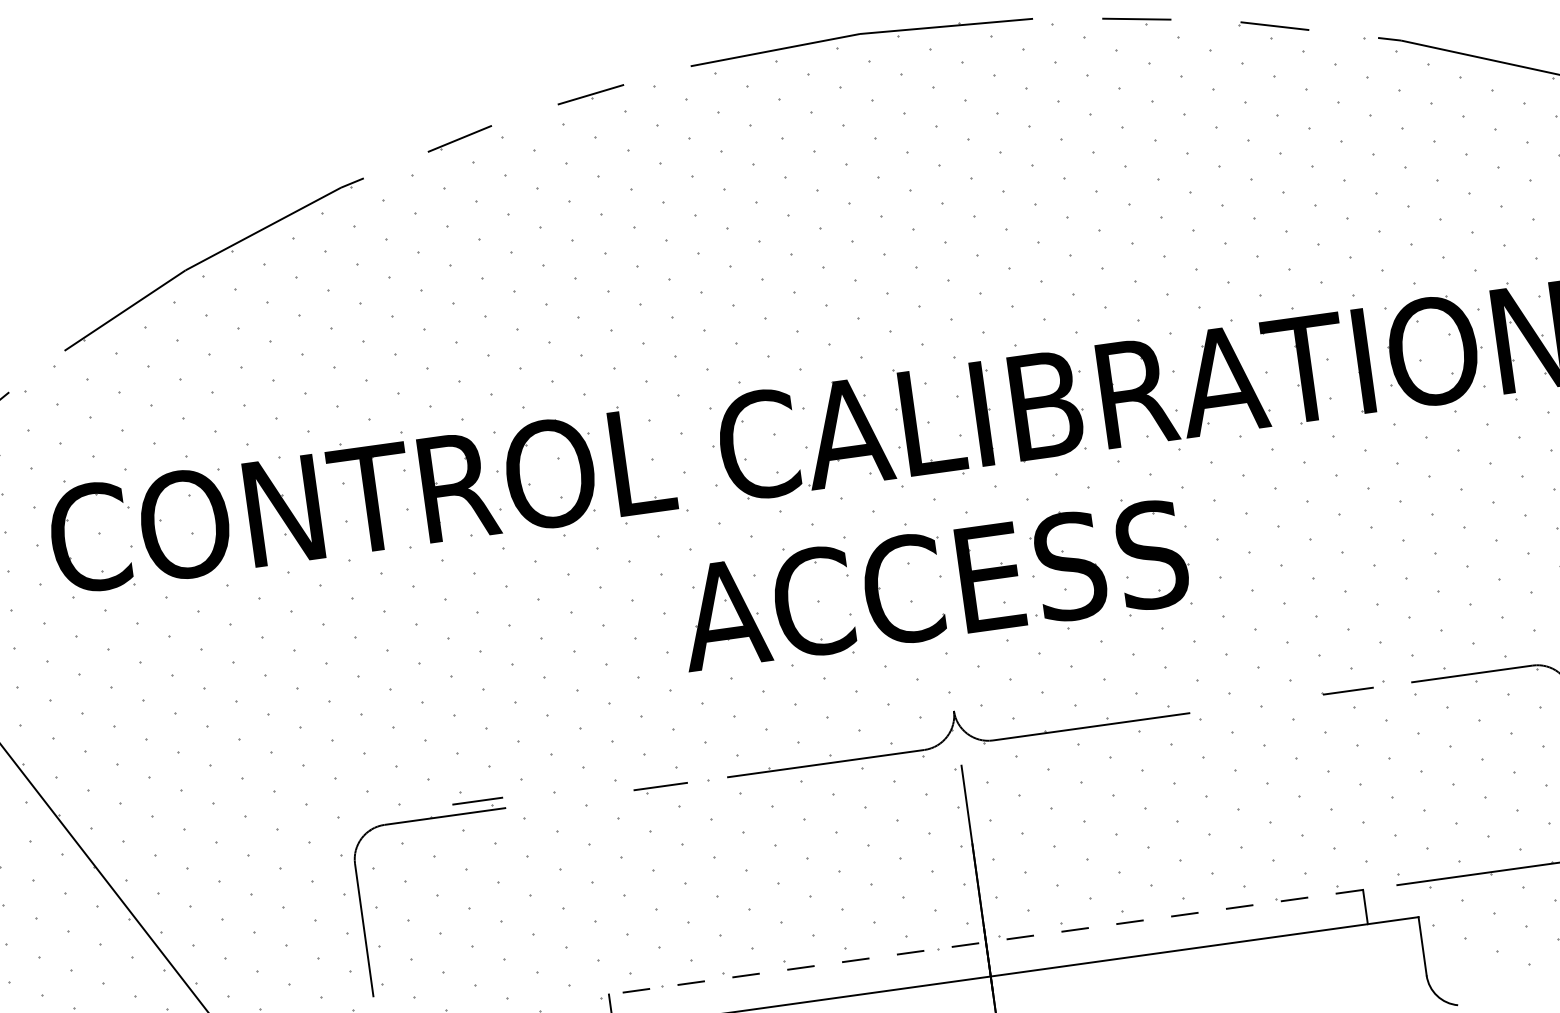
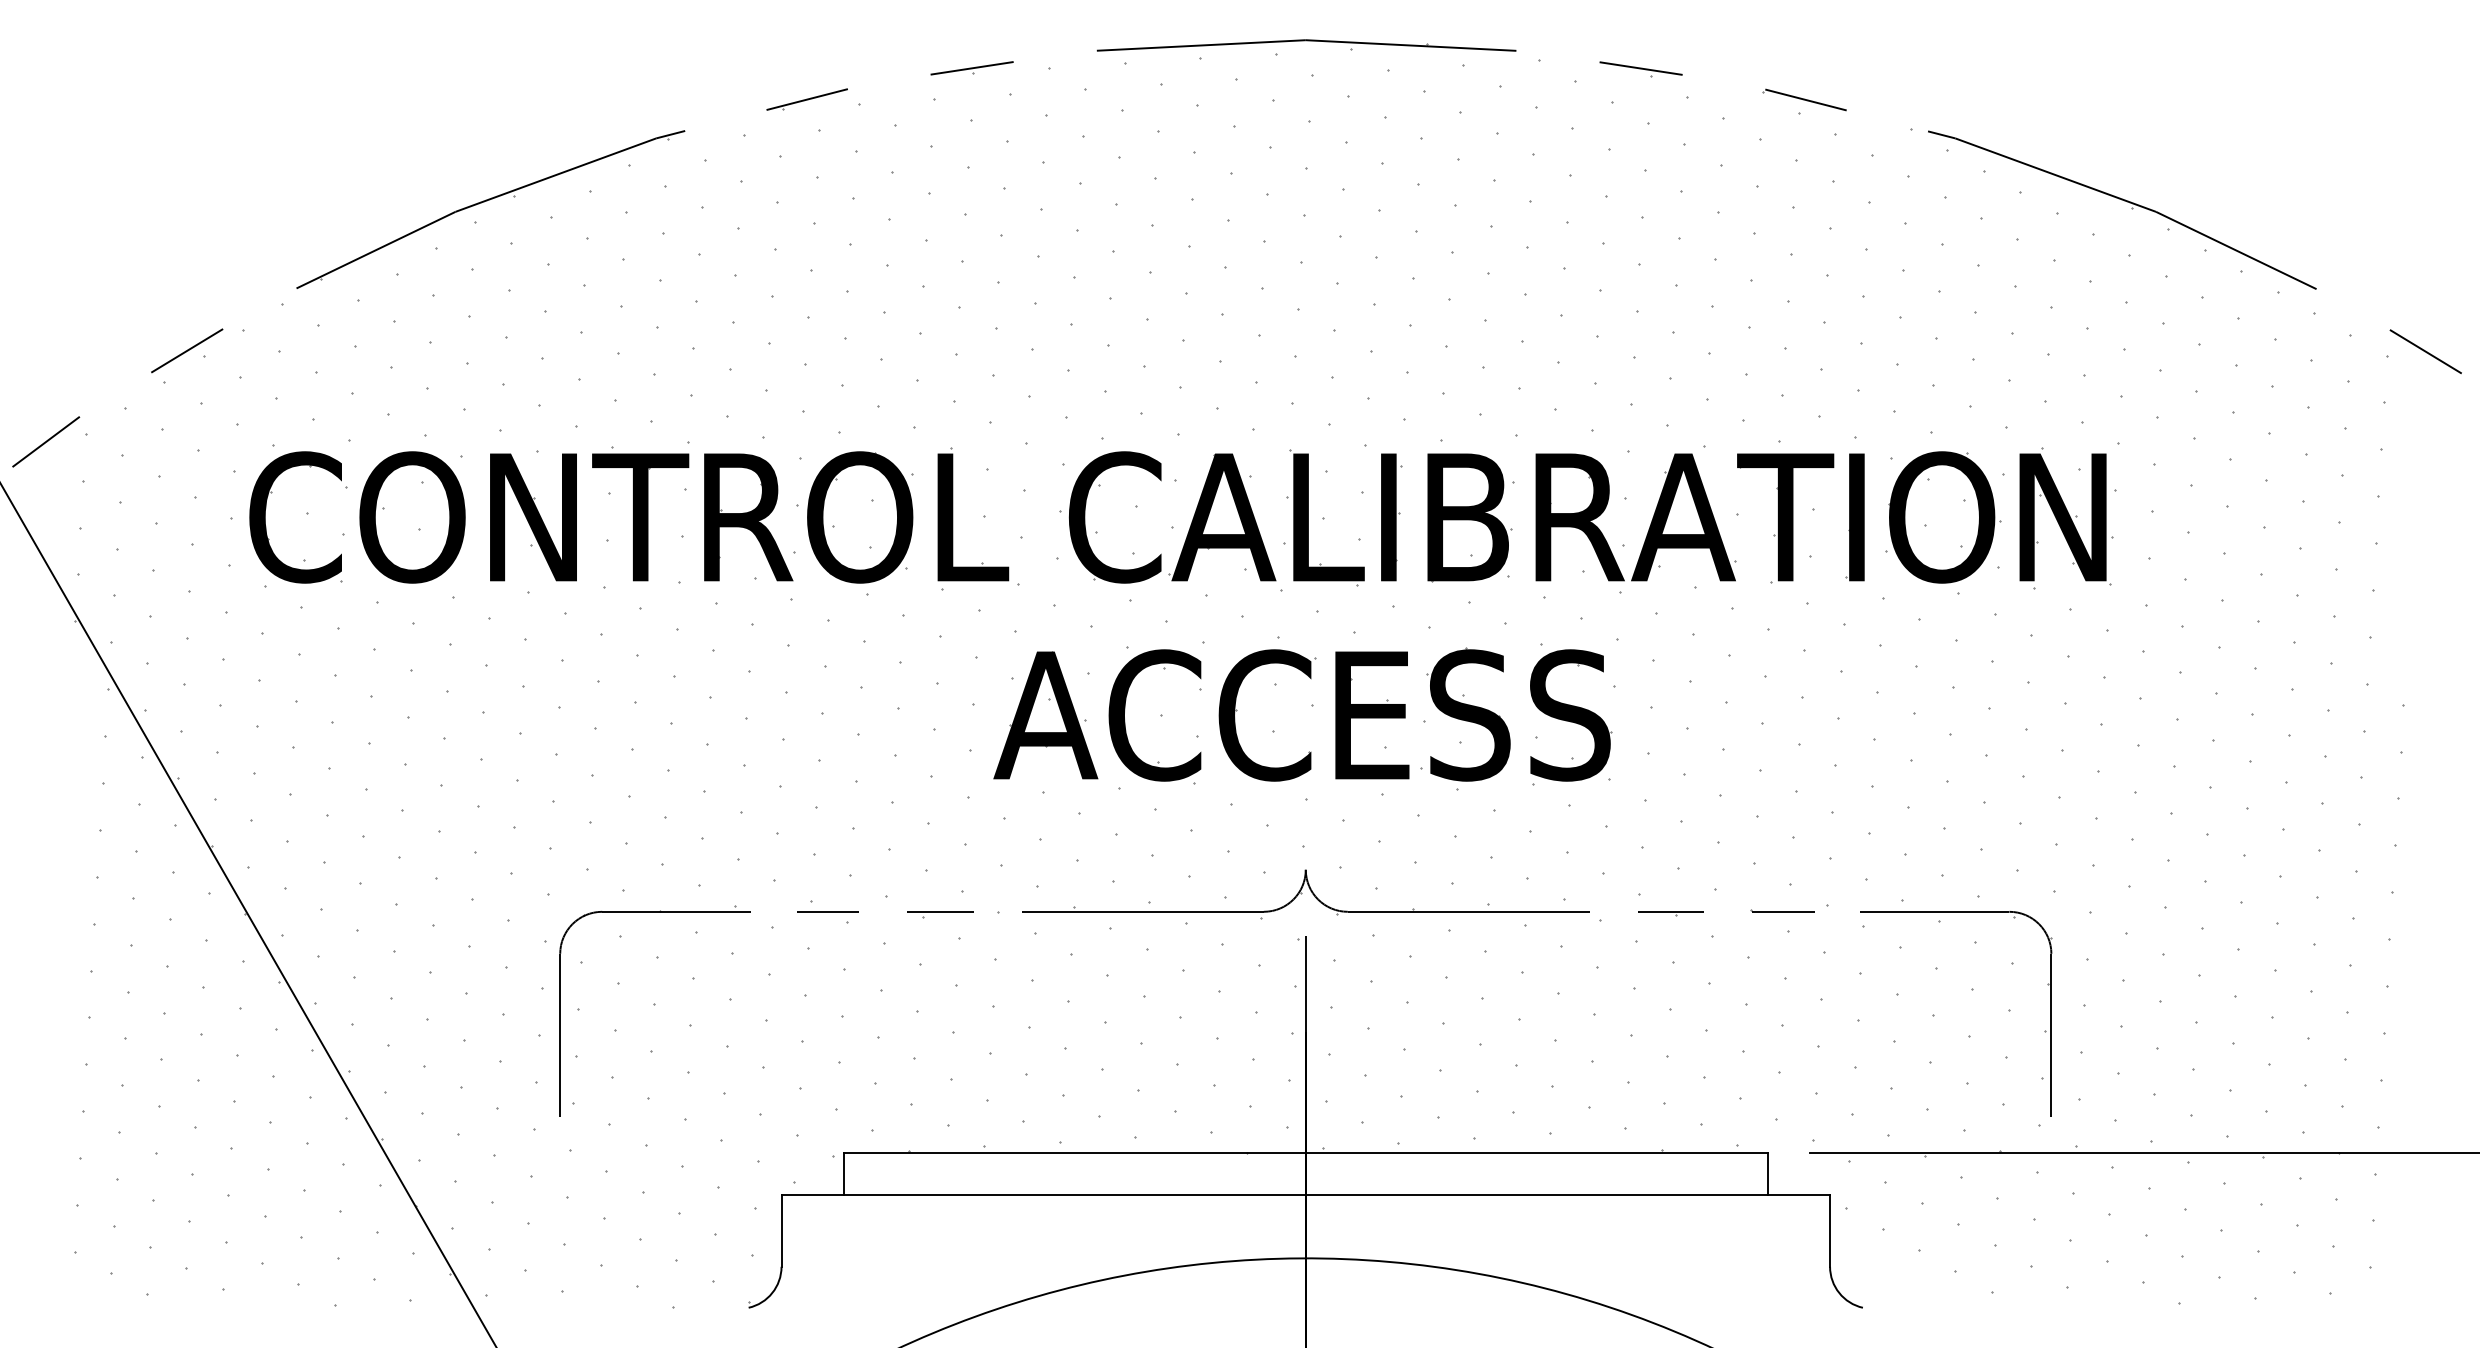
line: (1256, 703) -> (1670, 911), added
line: (477, 800) -> (827, 911), moved
line: (985, 942) -> (1305, 1153), dashed -> solid

